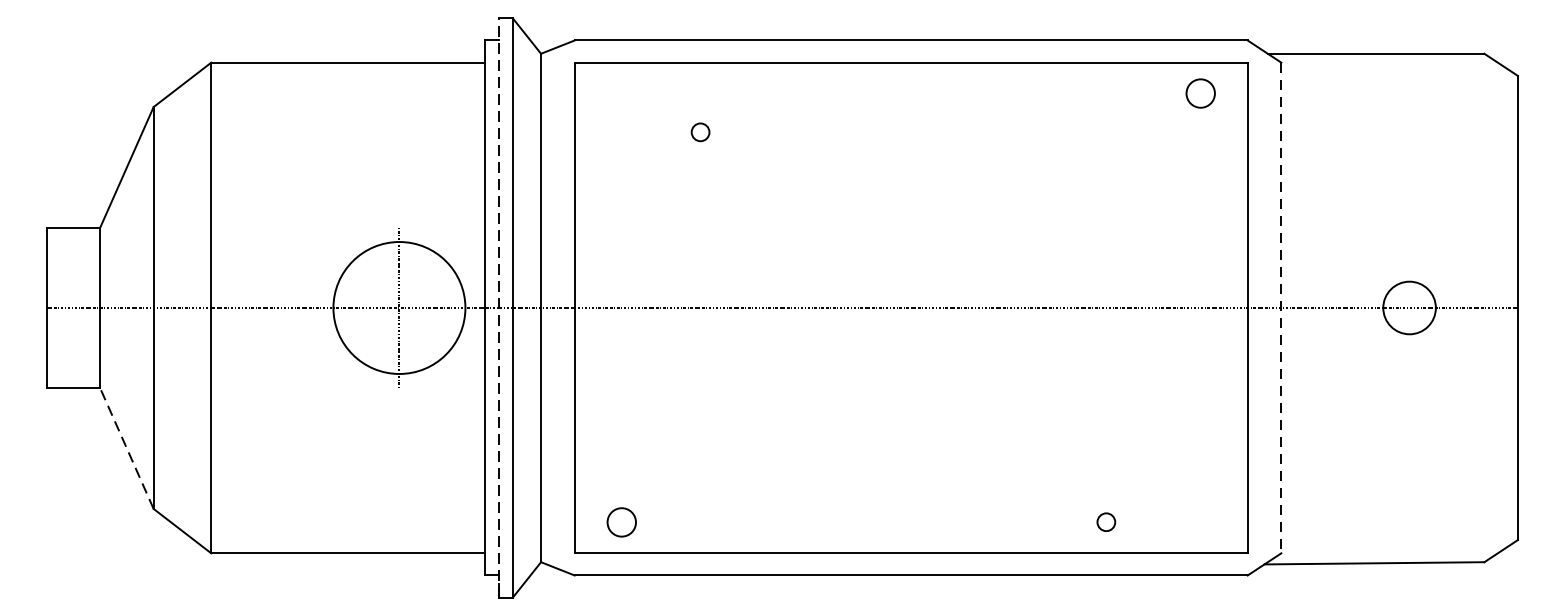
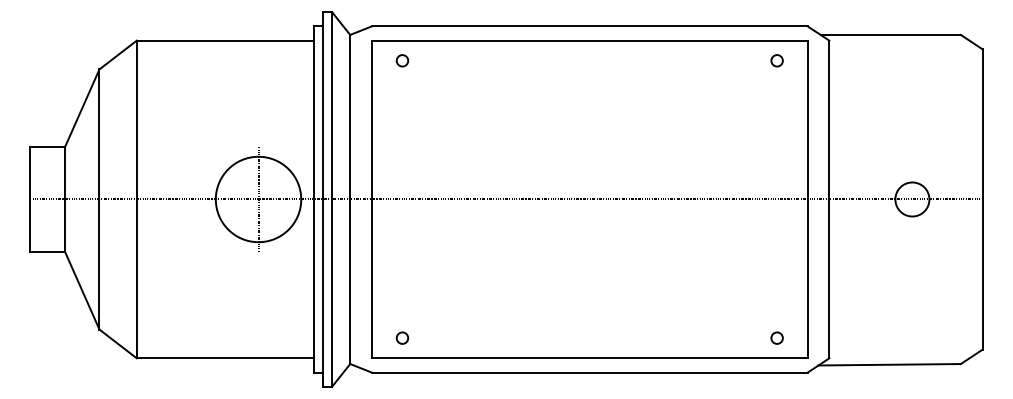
circle: (1199, 93) -> (776, 60), size x0.62
circle: (700, 131) -> (402, 60), moved
line: (498, 308) -> (322, 199), dashed -> solid
line: (1281, 308) -> (829, 199), dashed -> solid
line: (127, 448) -> (82, 290), dashed -> solid
circle: (621, 521) -> (402, 337), size x0.62
circle: (1105, 521) -> (776, 337), moved

